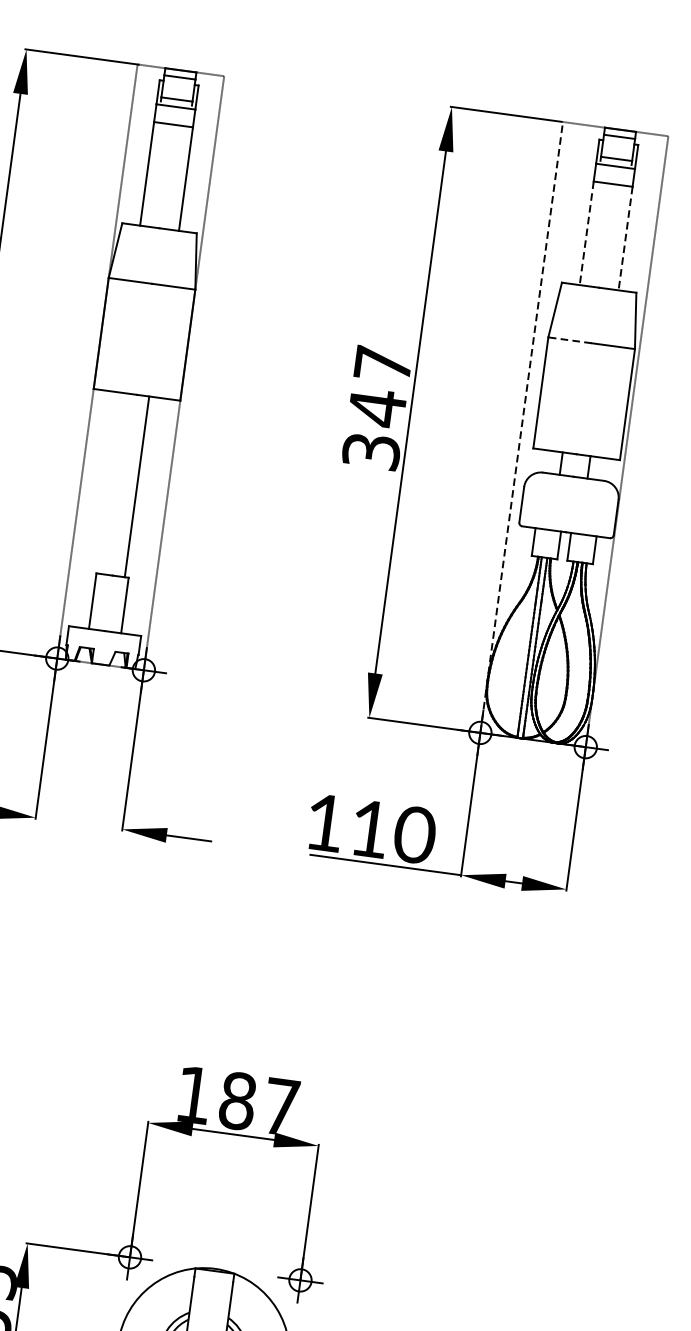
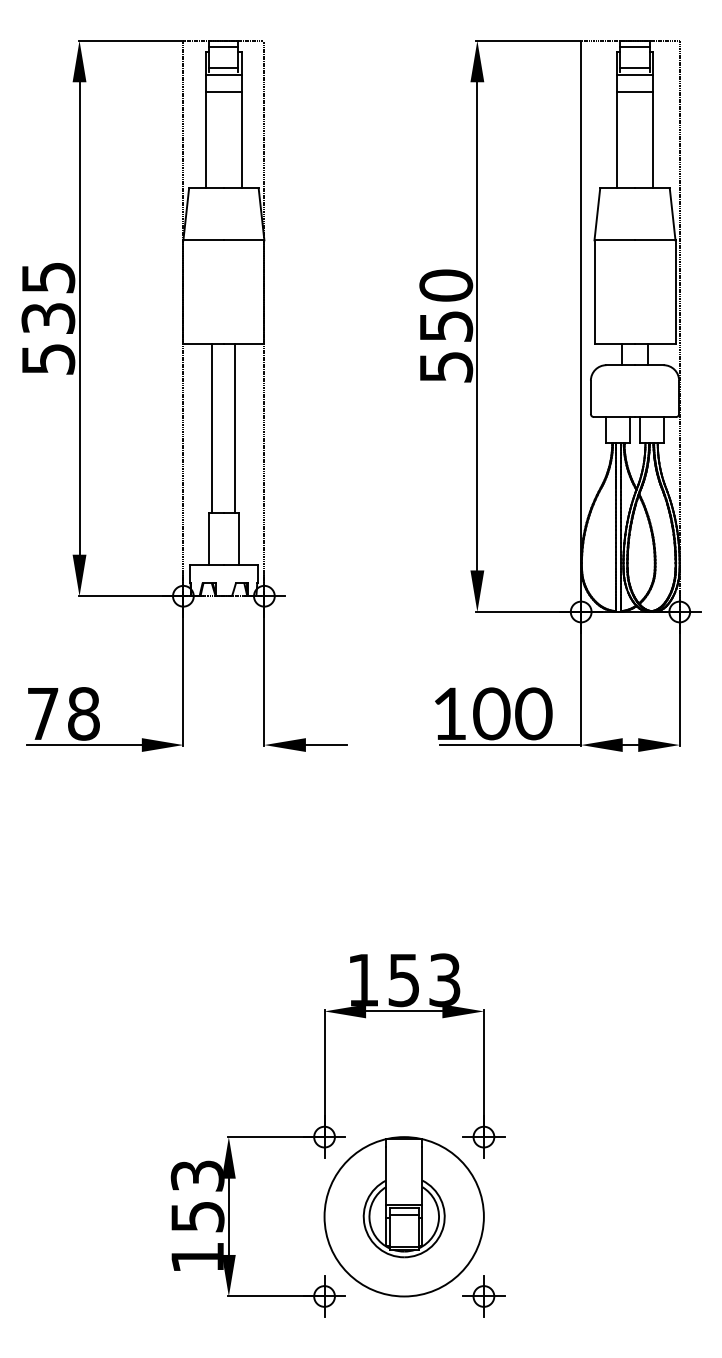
line: (586, 233) -> (616, 140), dashed -> solid
line: (625, 239) -> (653, 140), dashed -> solid
line: (569, 340) -> (614, 240), dashed -> solid
text: (377, 407) -> (446, 325), 347 -> 550
line: (521, 427) -> (581, 326), dashed -> solid
line: (112, 483) -> (212, 428), added
text: (369, 828) -> (491, 713), 110 -> 100
text: (259, 1104) -> (424, 980), 187 -> 153

